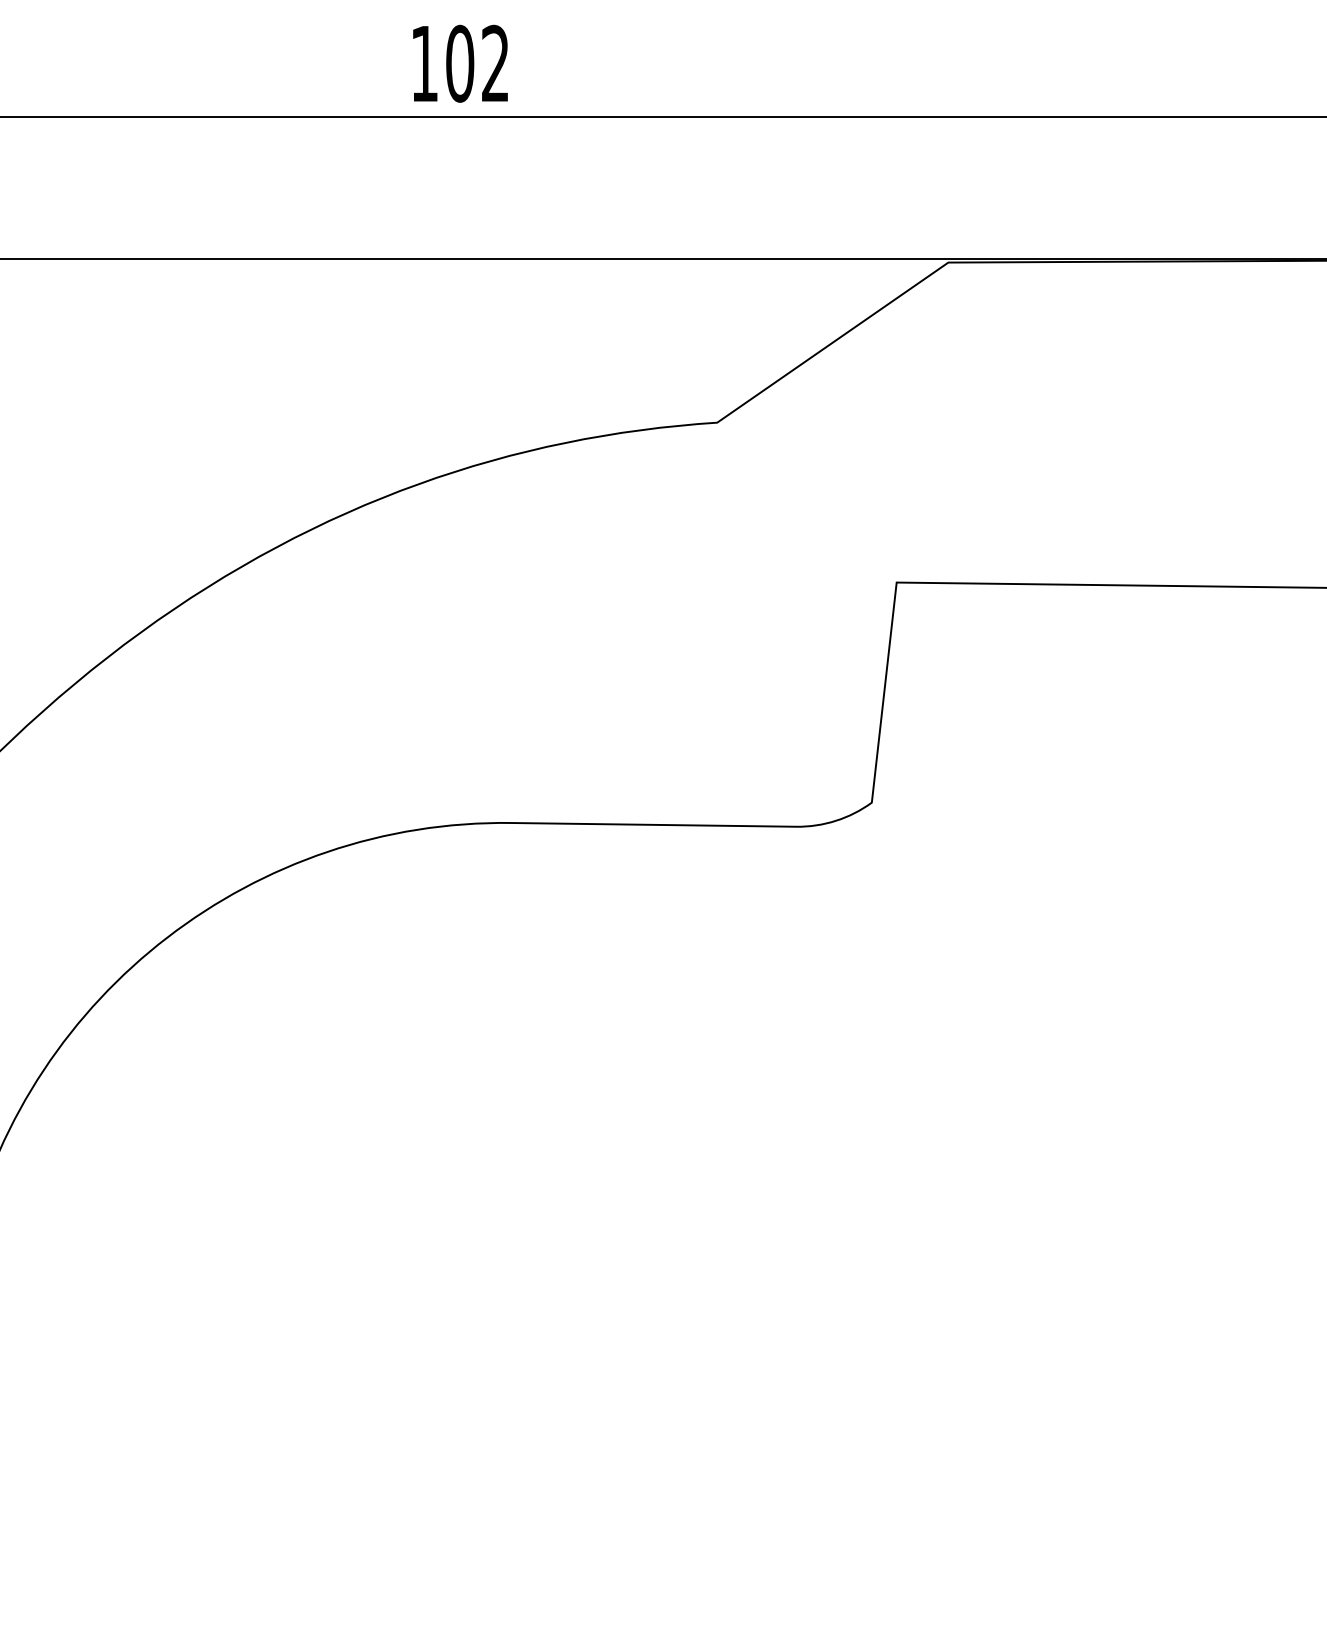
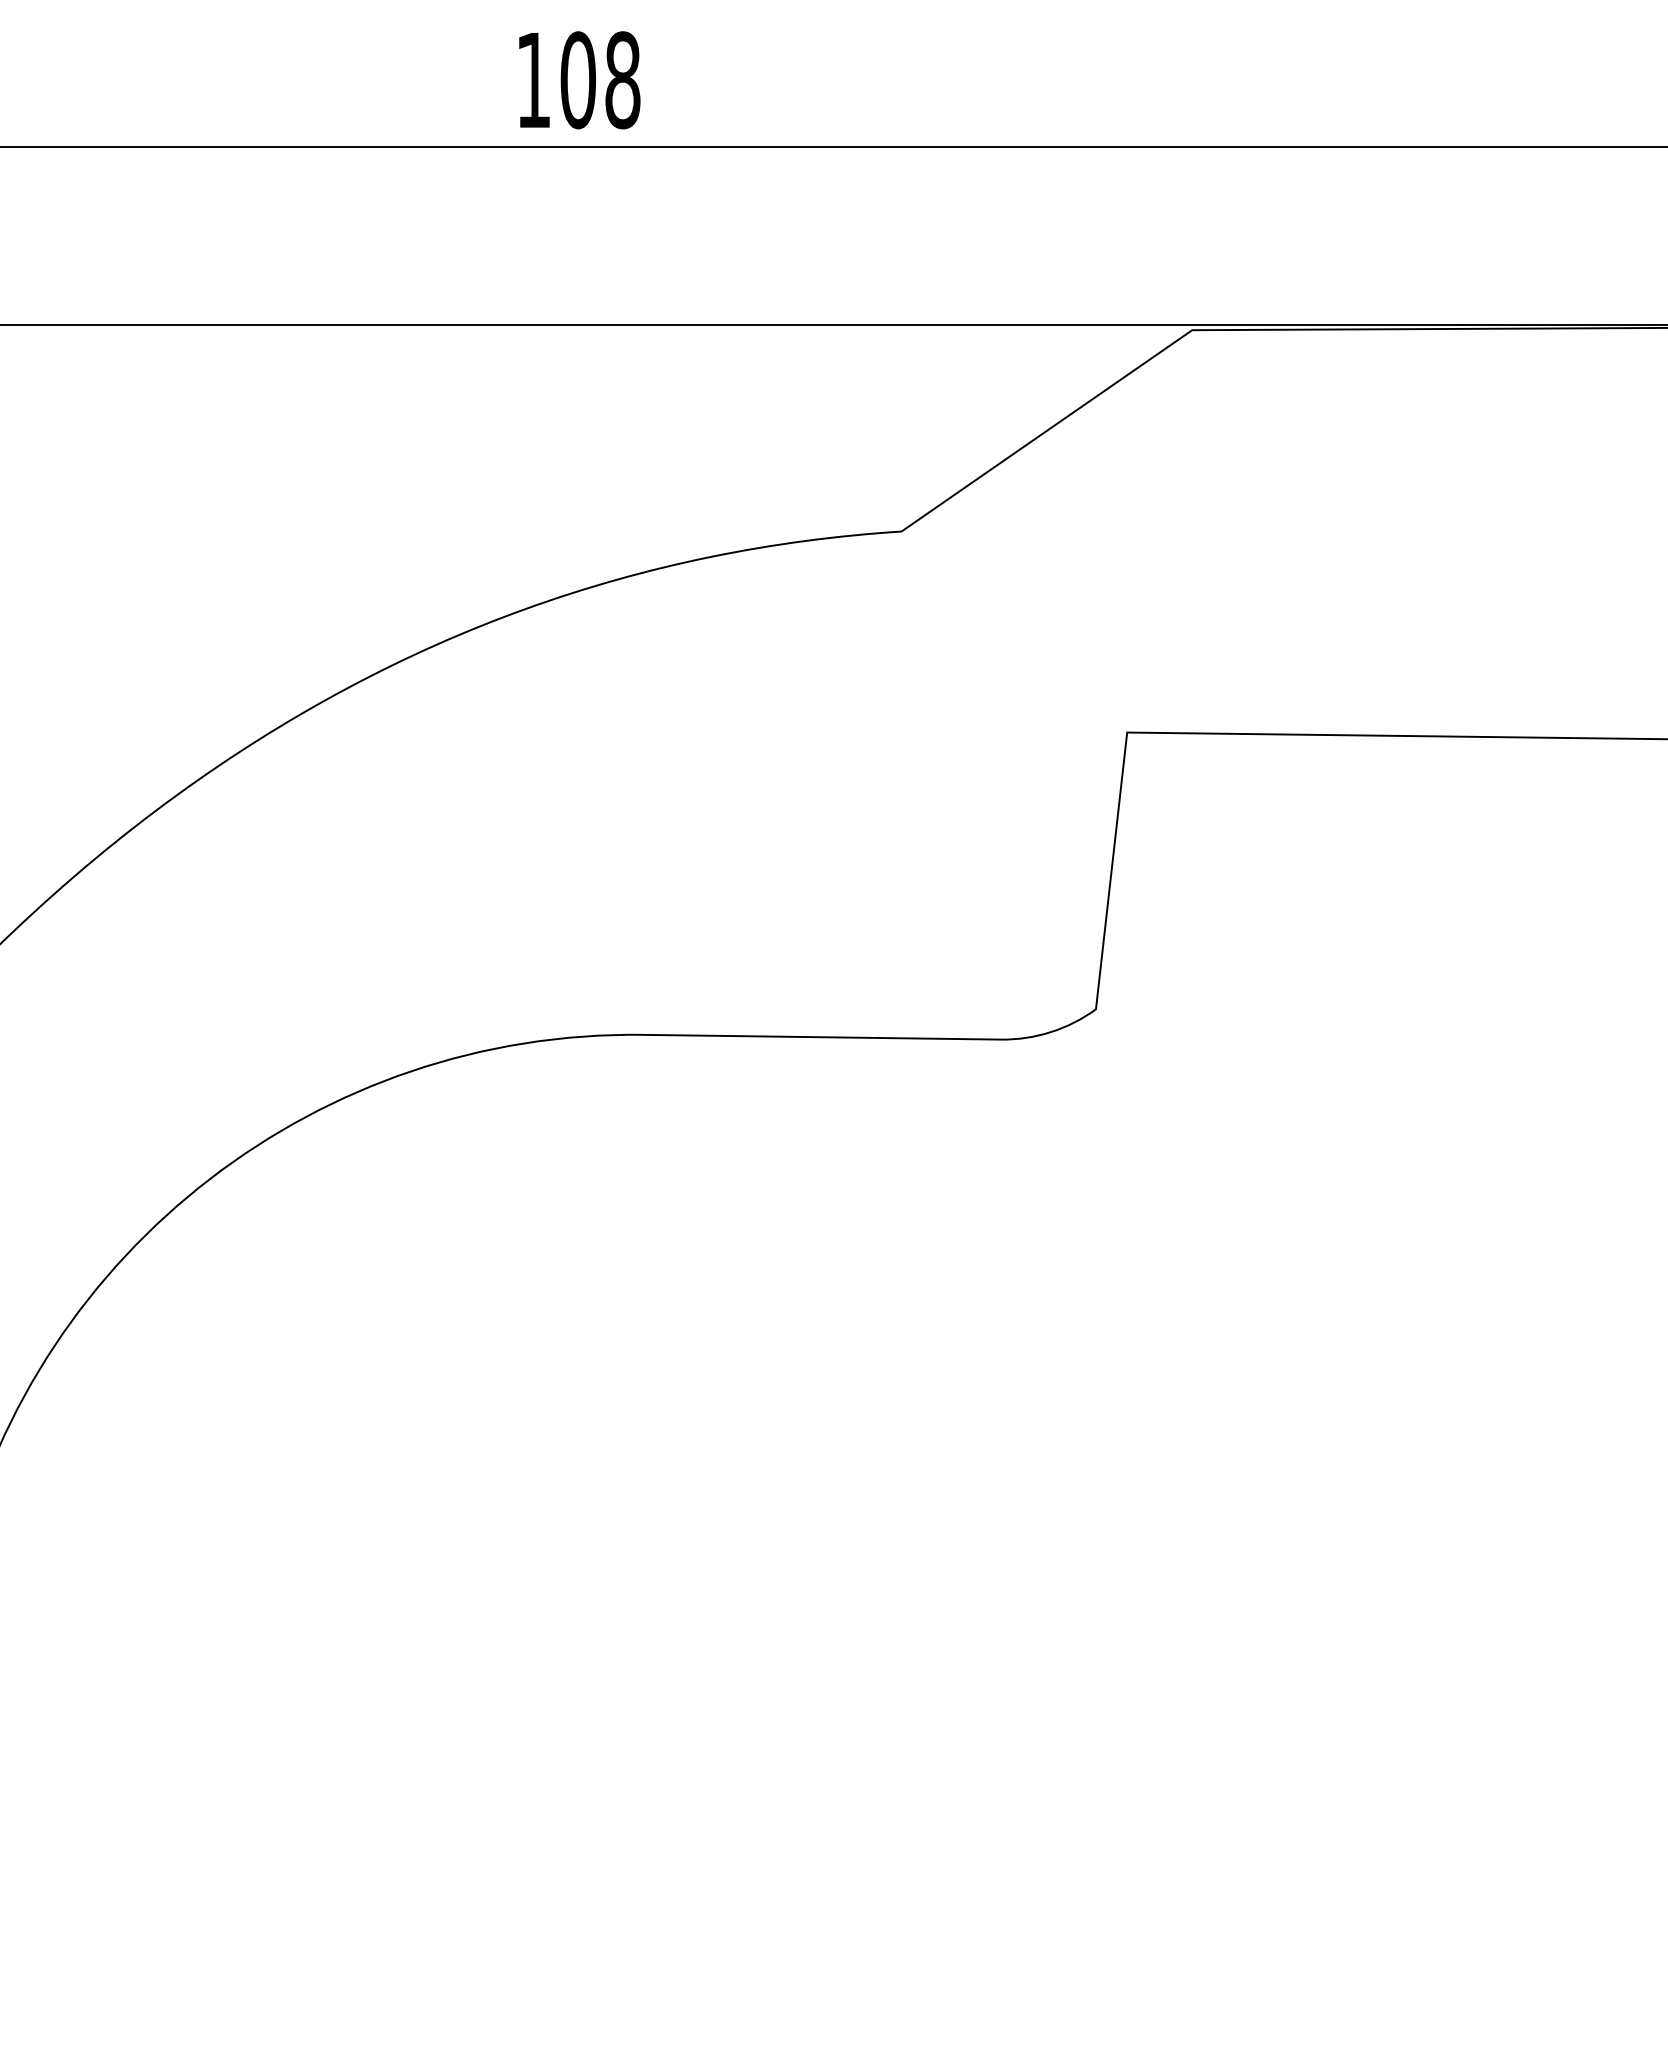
text: (495, 63) -> (622, 80), 102 -> 108

